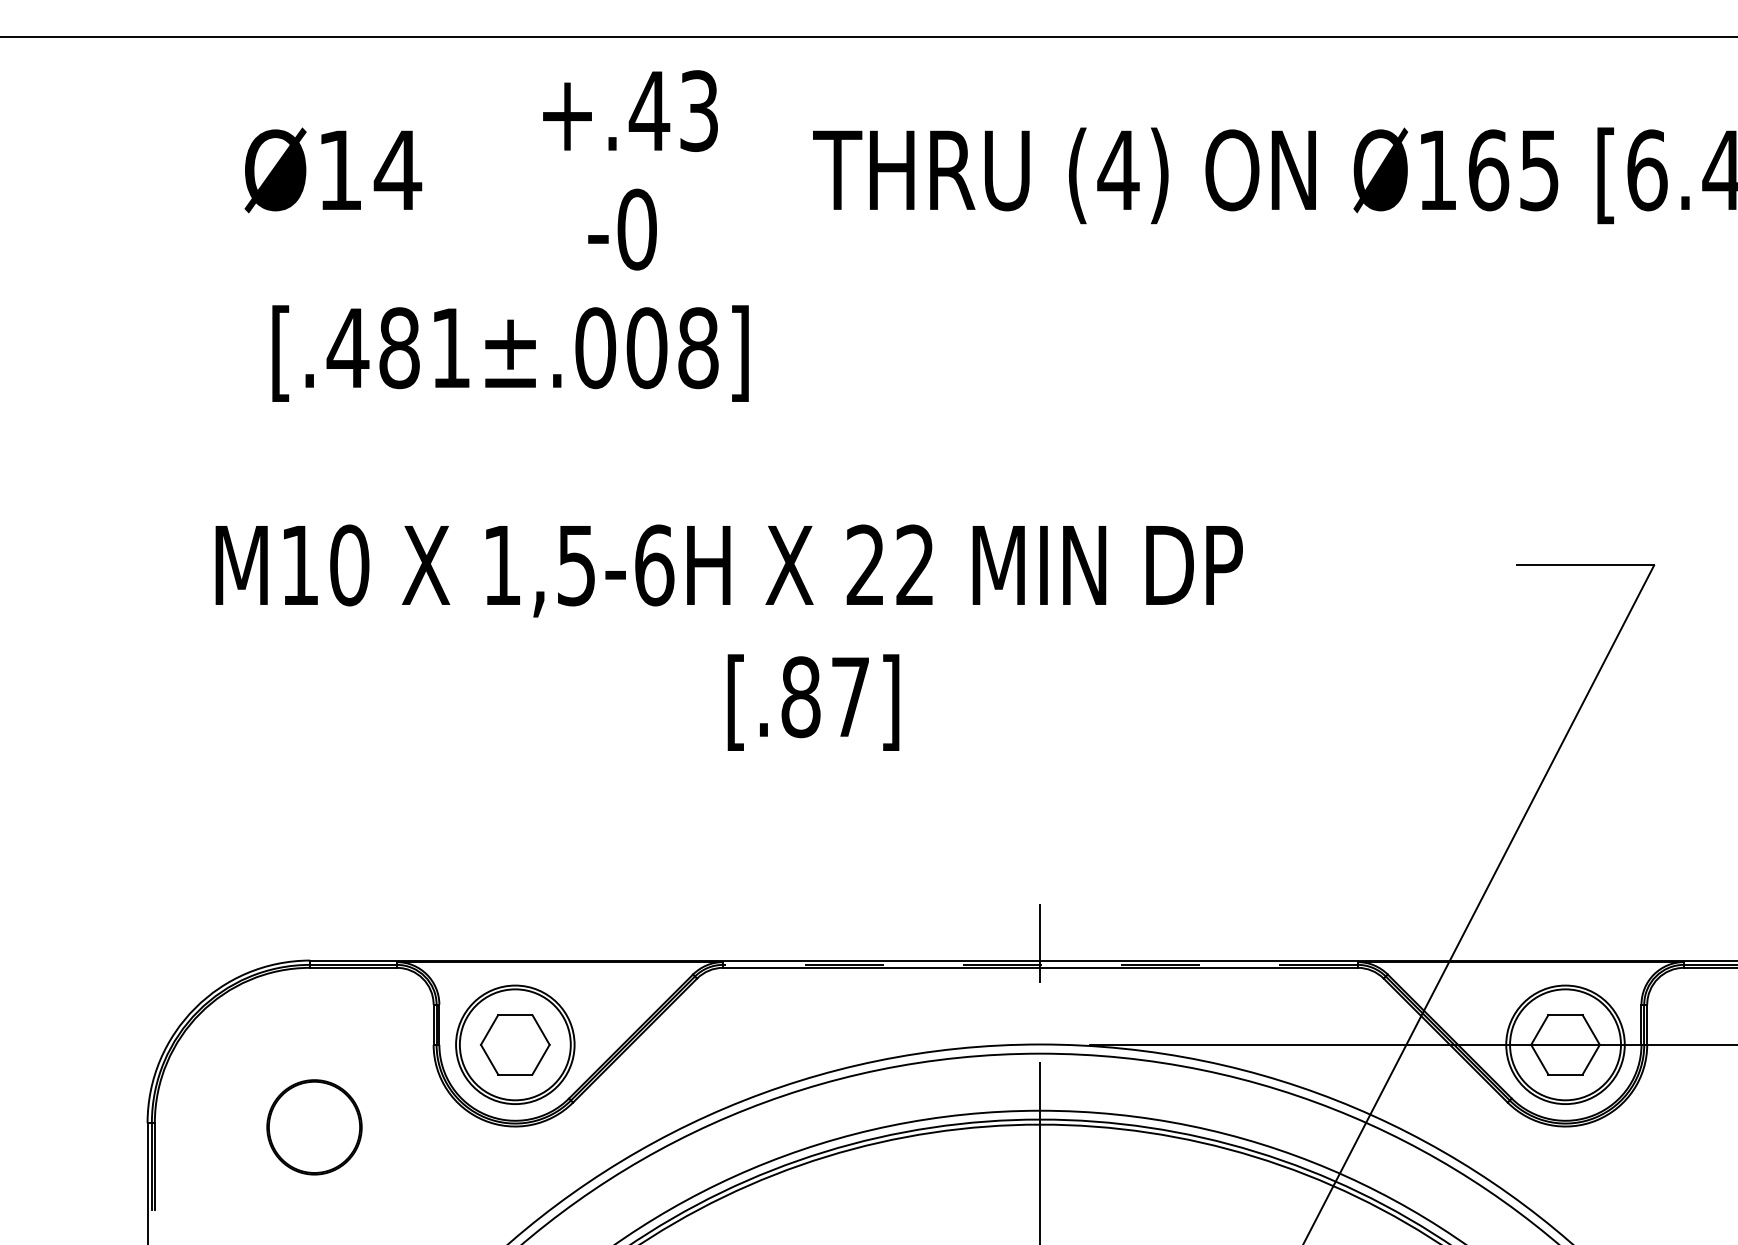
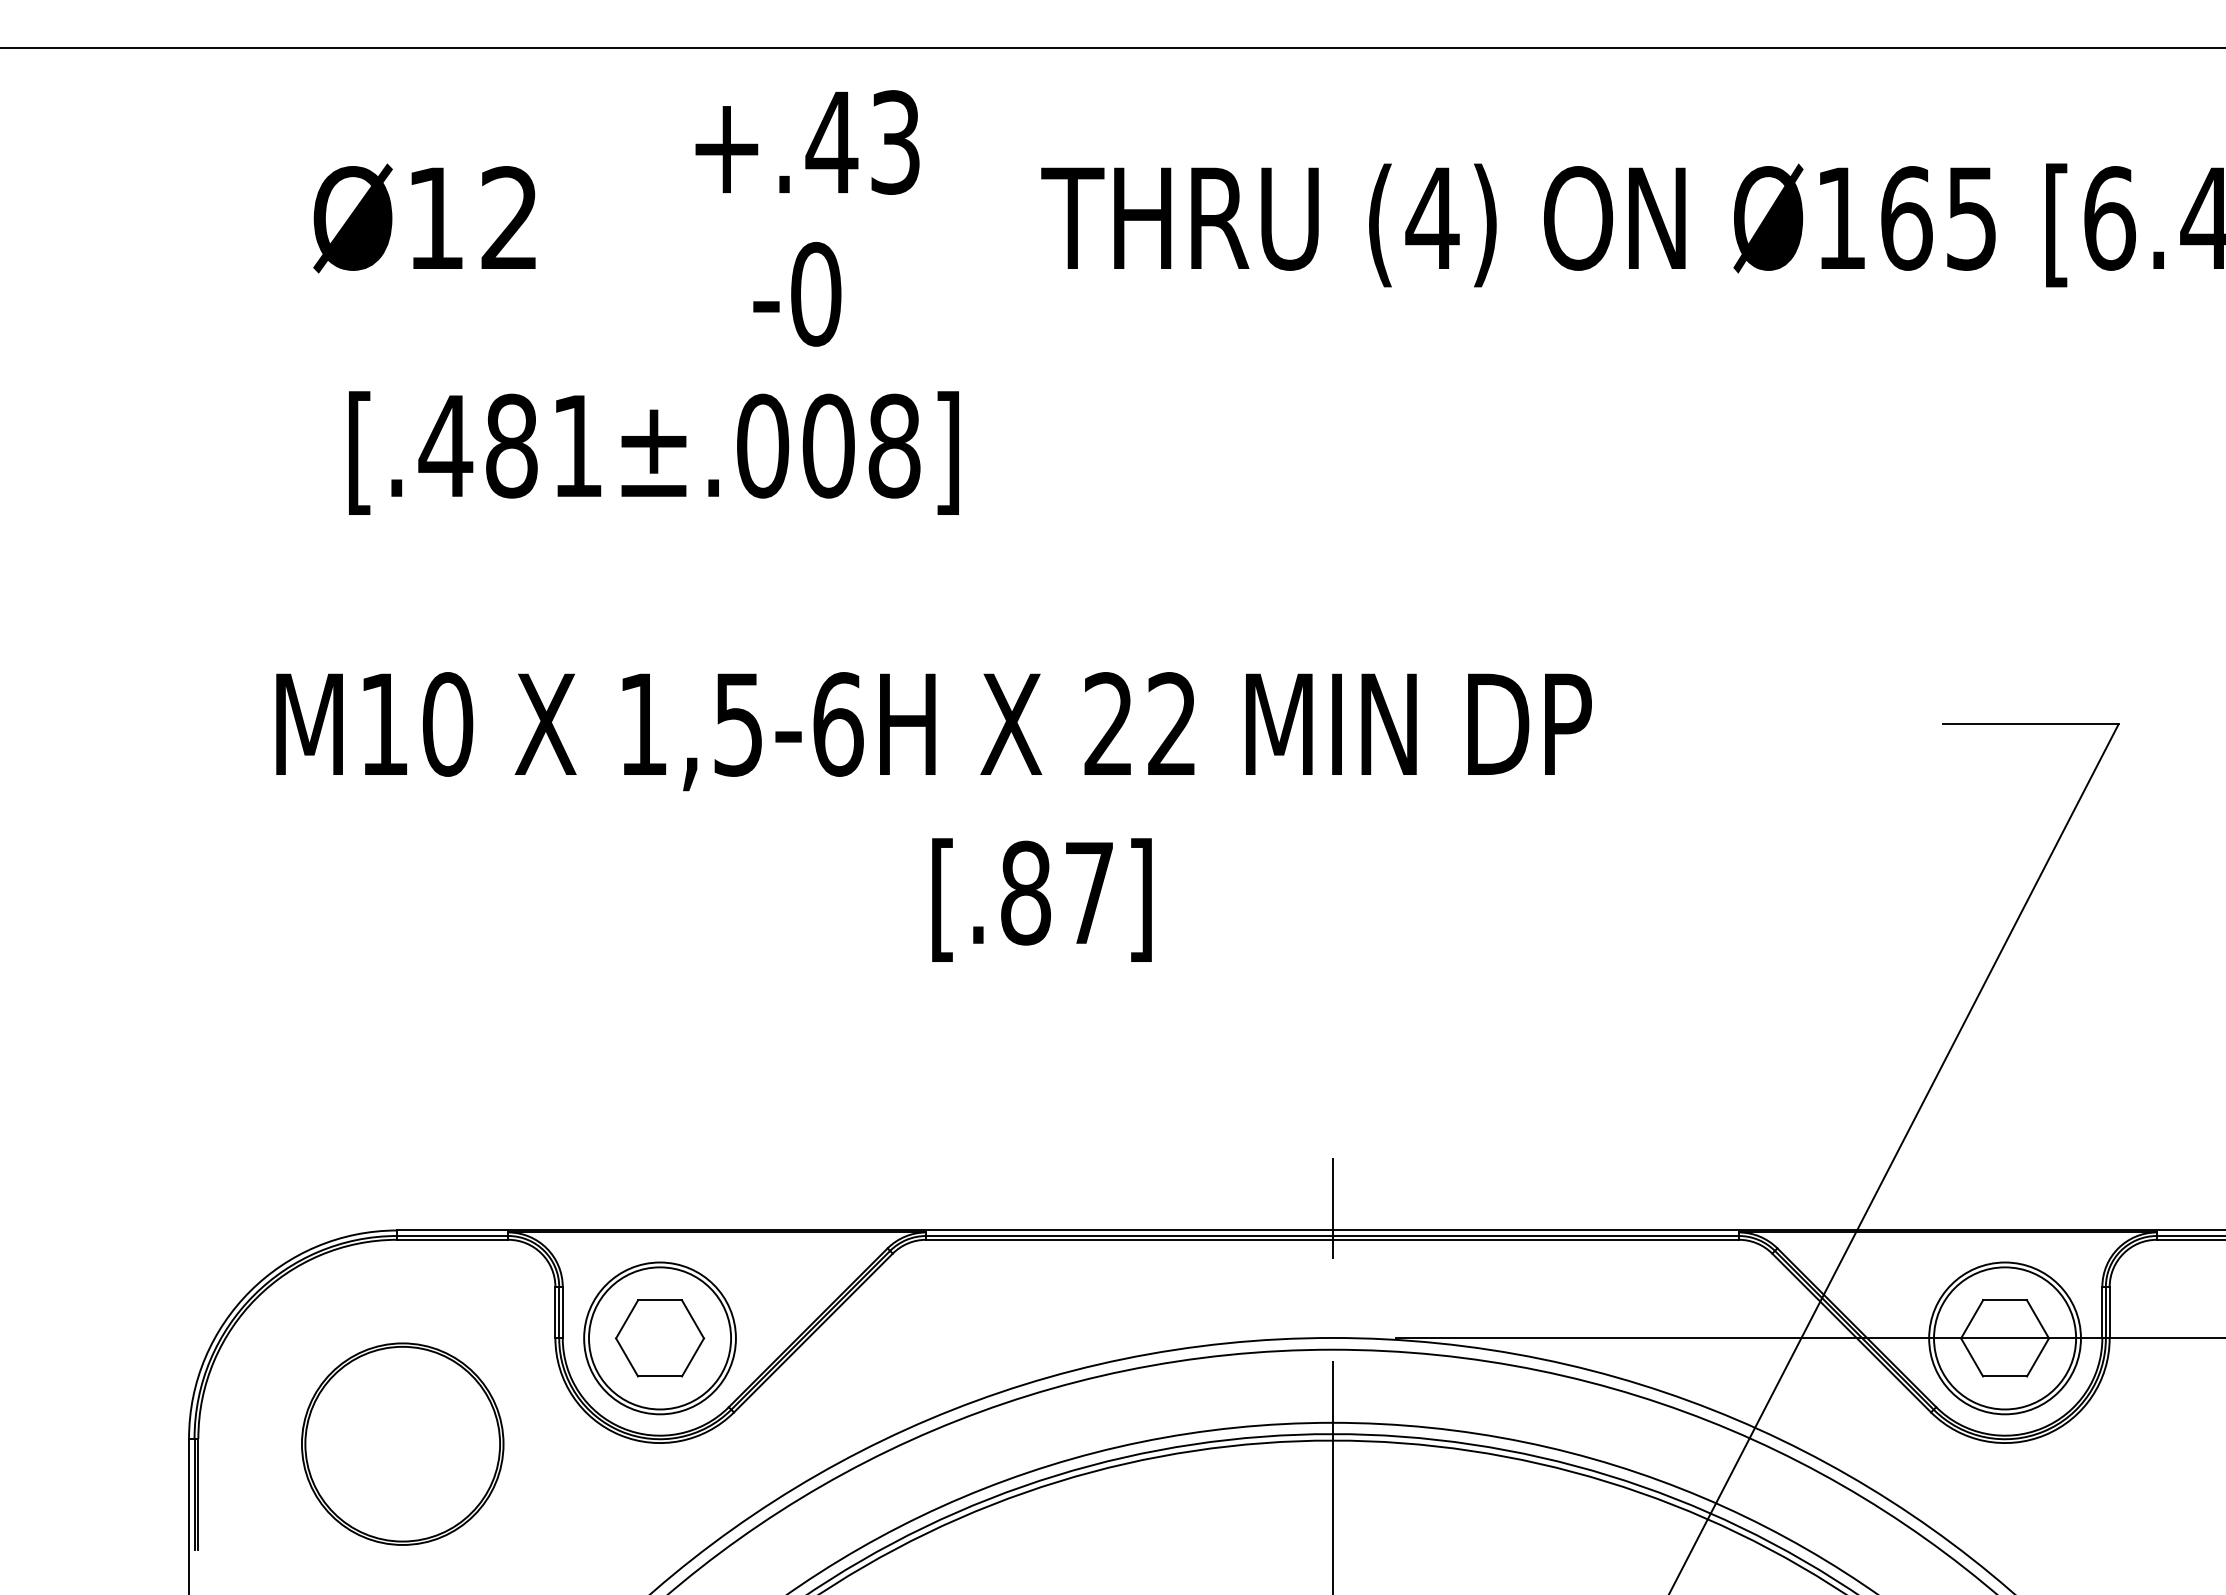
text: (397, 169) -> (509, 217), Ø14 -> Ø12
line: (1040, 964) -> (1332, 1235), dashed -> solid
part: (314, 1126) -> (402, 1443), size x1.67

